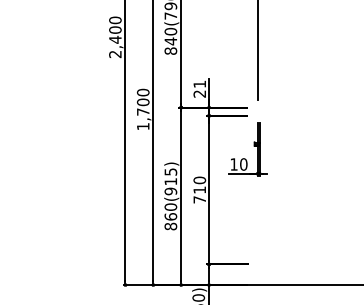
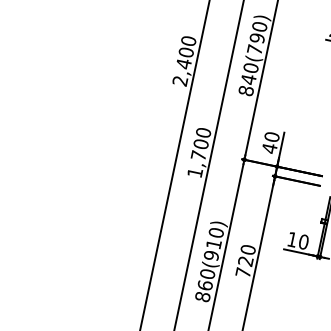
text: (199, 89) -> (270, 143), 21 -> 40
text: (170, 171) -> (216, 232), 860(915) -> 860(910)
text: (199, 189) -> (245, 260), 710 -> 720

